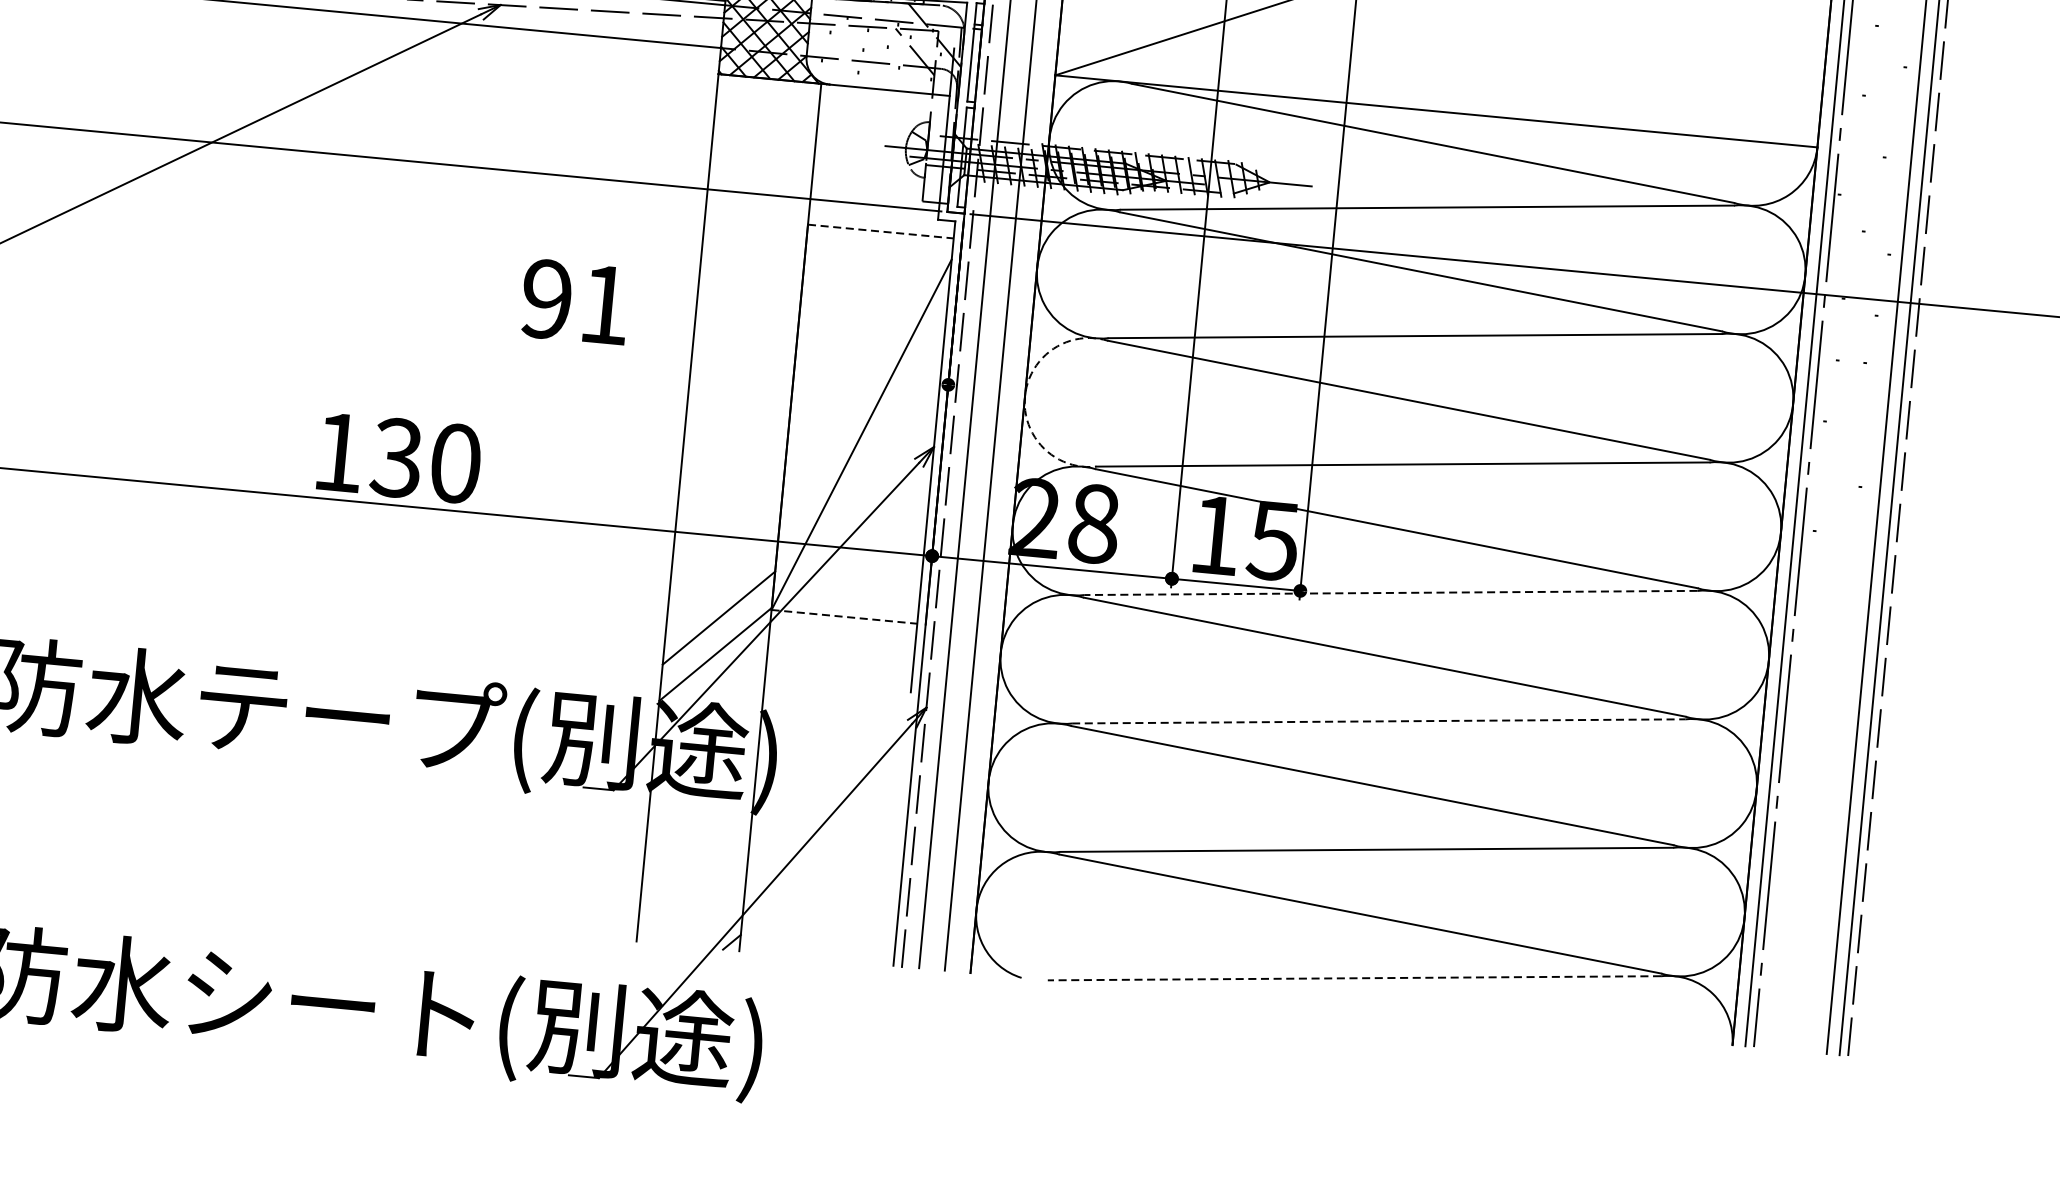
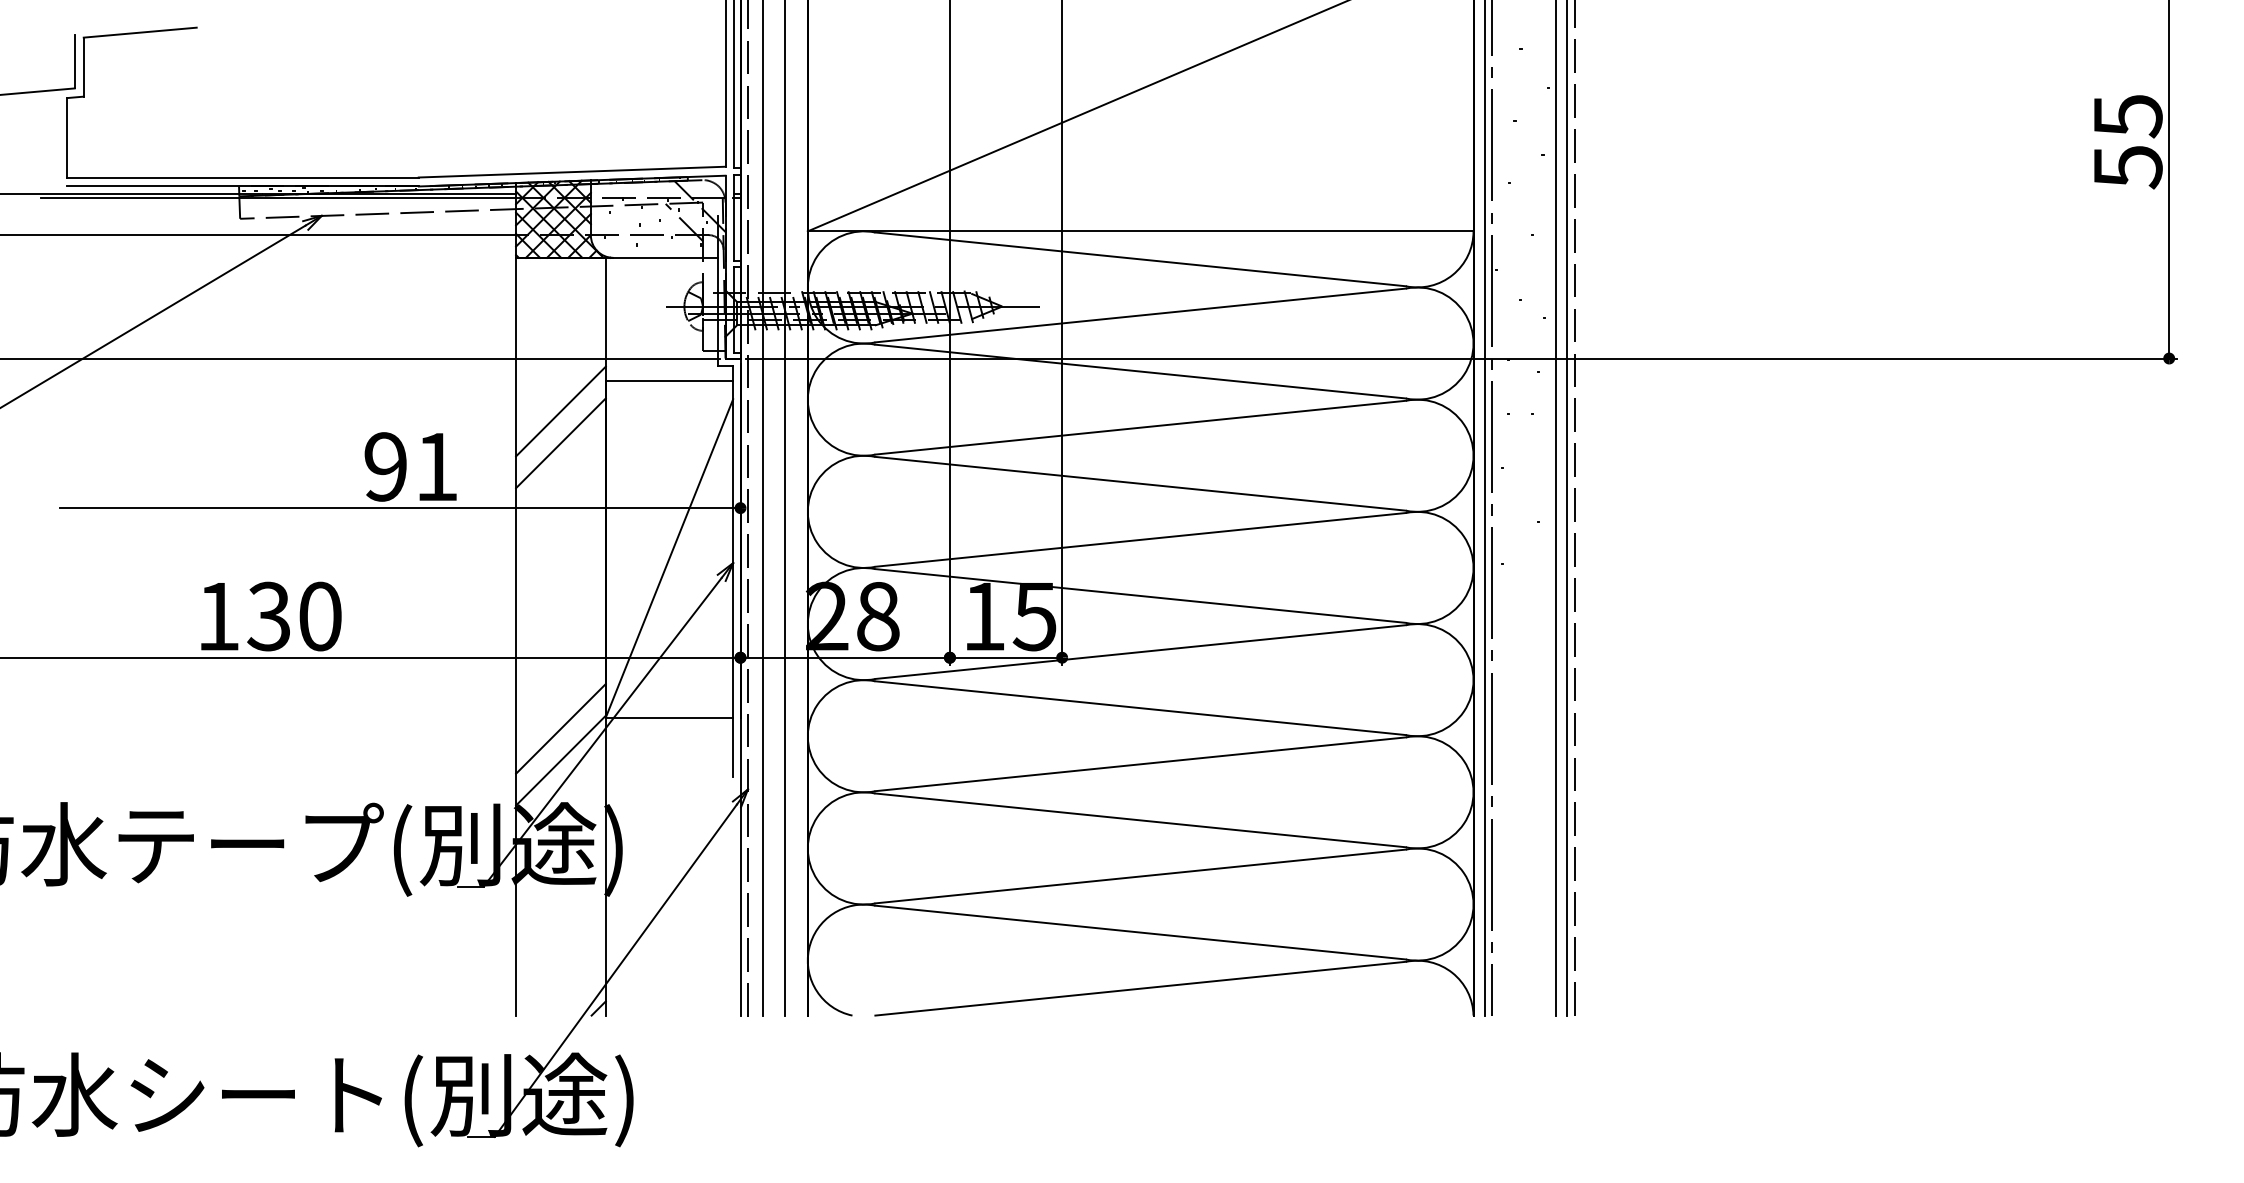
line: (880, 231) -> (669, 380), dashed -> solid
line: (752, 254) -> (560, 411), added
line: (749, 291) -> (560, 443), added
line: (557, 348) -> (399, 508), added
arc: (1024, 395) -> (807, 511), dashed -> solid
line: (1390, 593) -> (1140, 652), dashed -> solid
line: (844, 616) -> (669, 717), dashed -> solid
line: (1378, 721) -> (1140, 764), dashed -> solid
line: (1354, 978) -> (1140, 988), dashed -> solid

